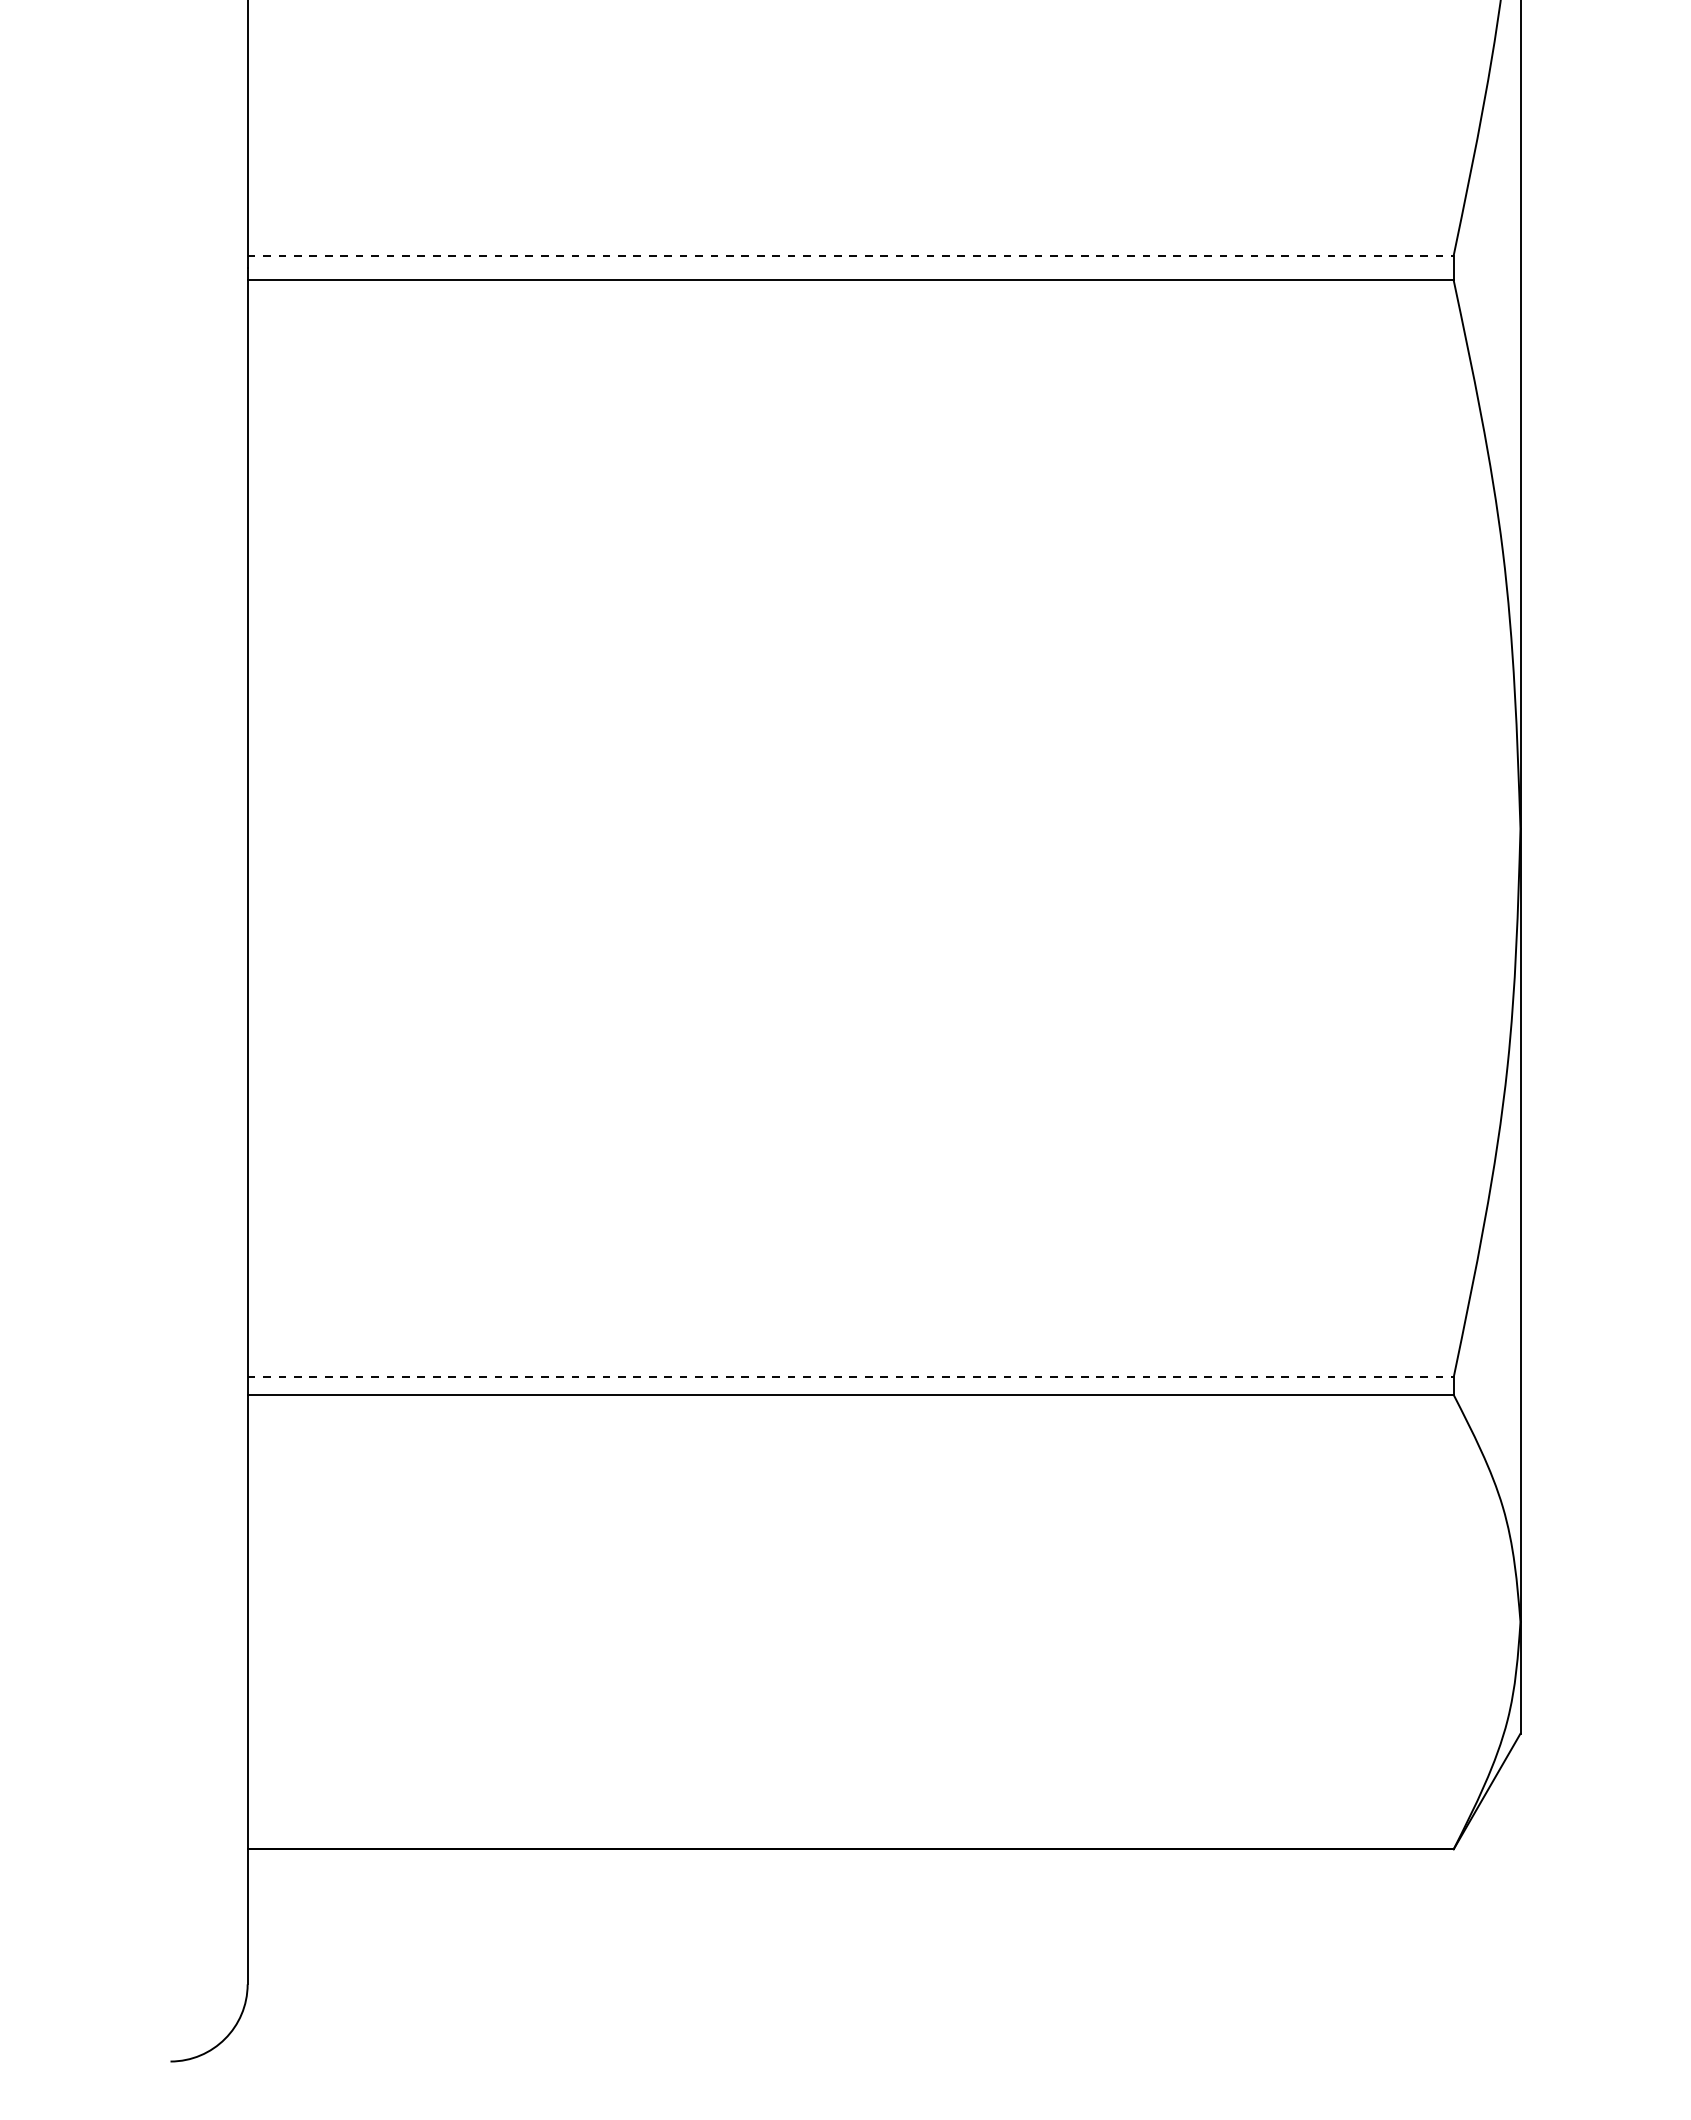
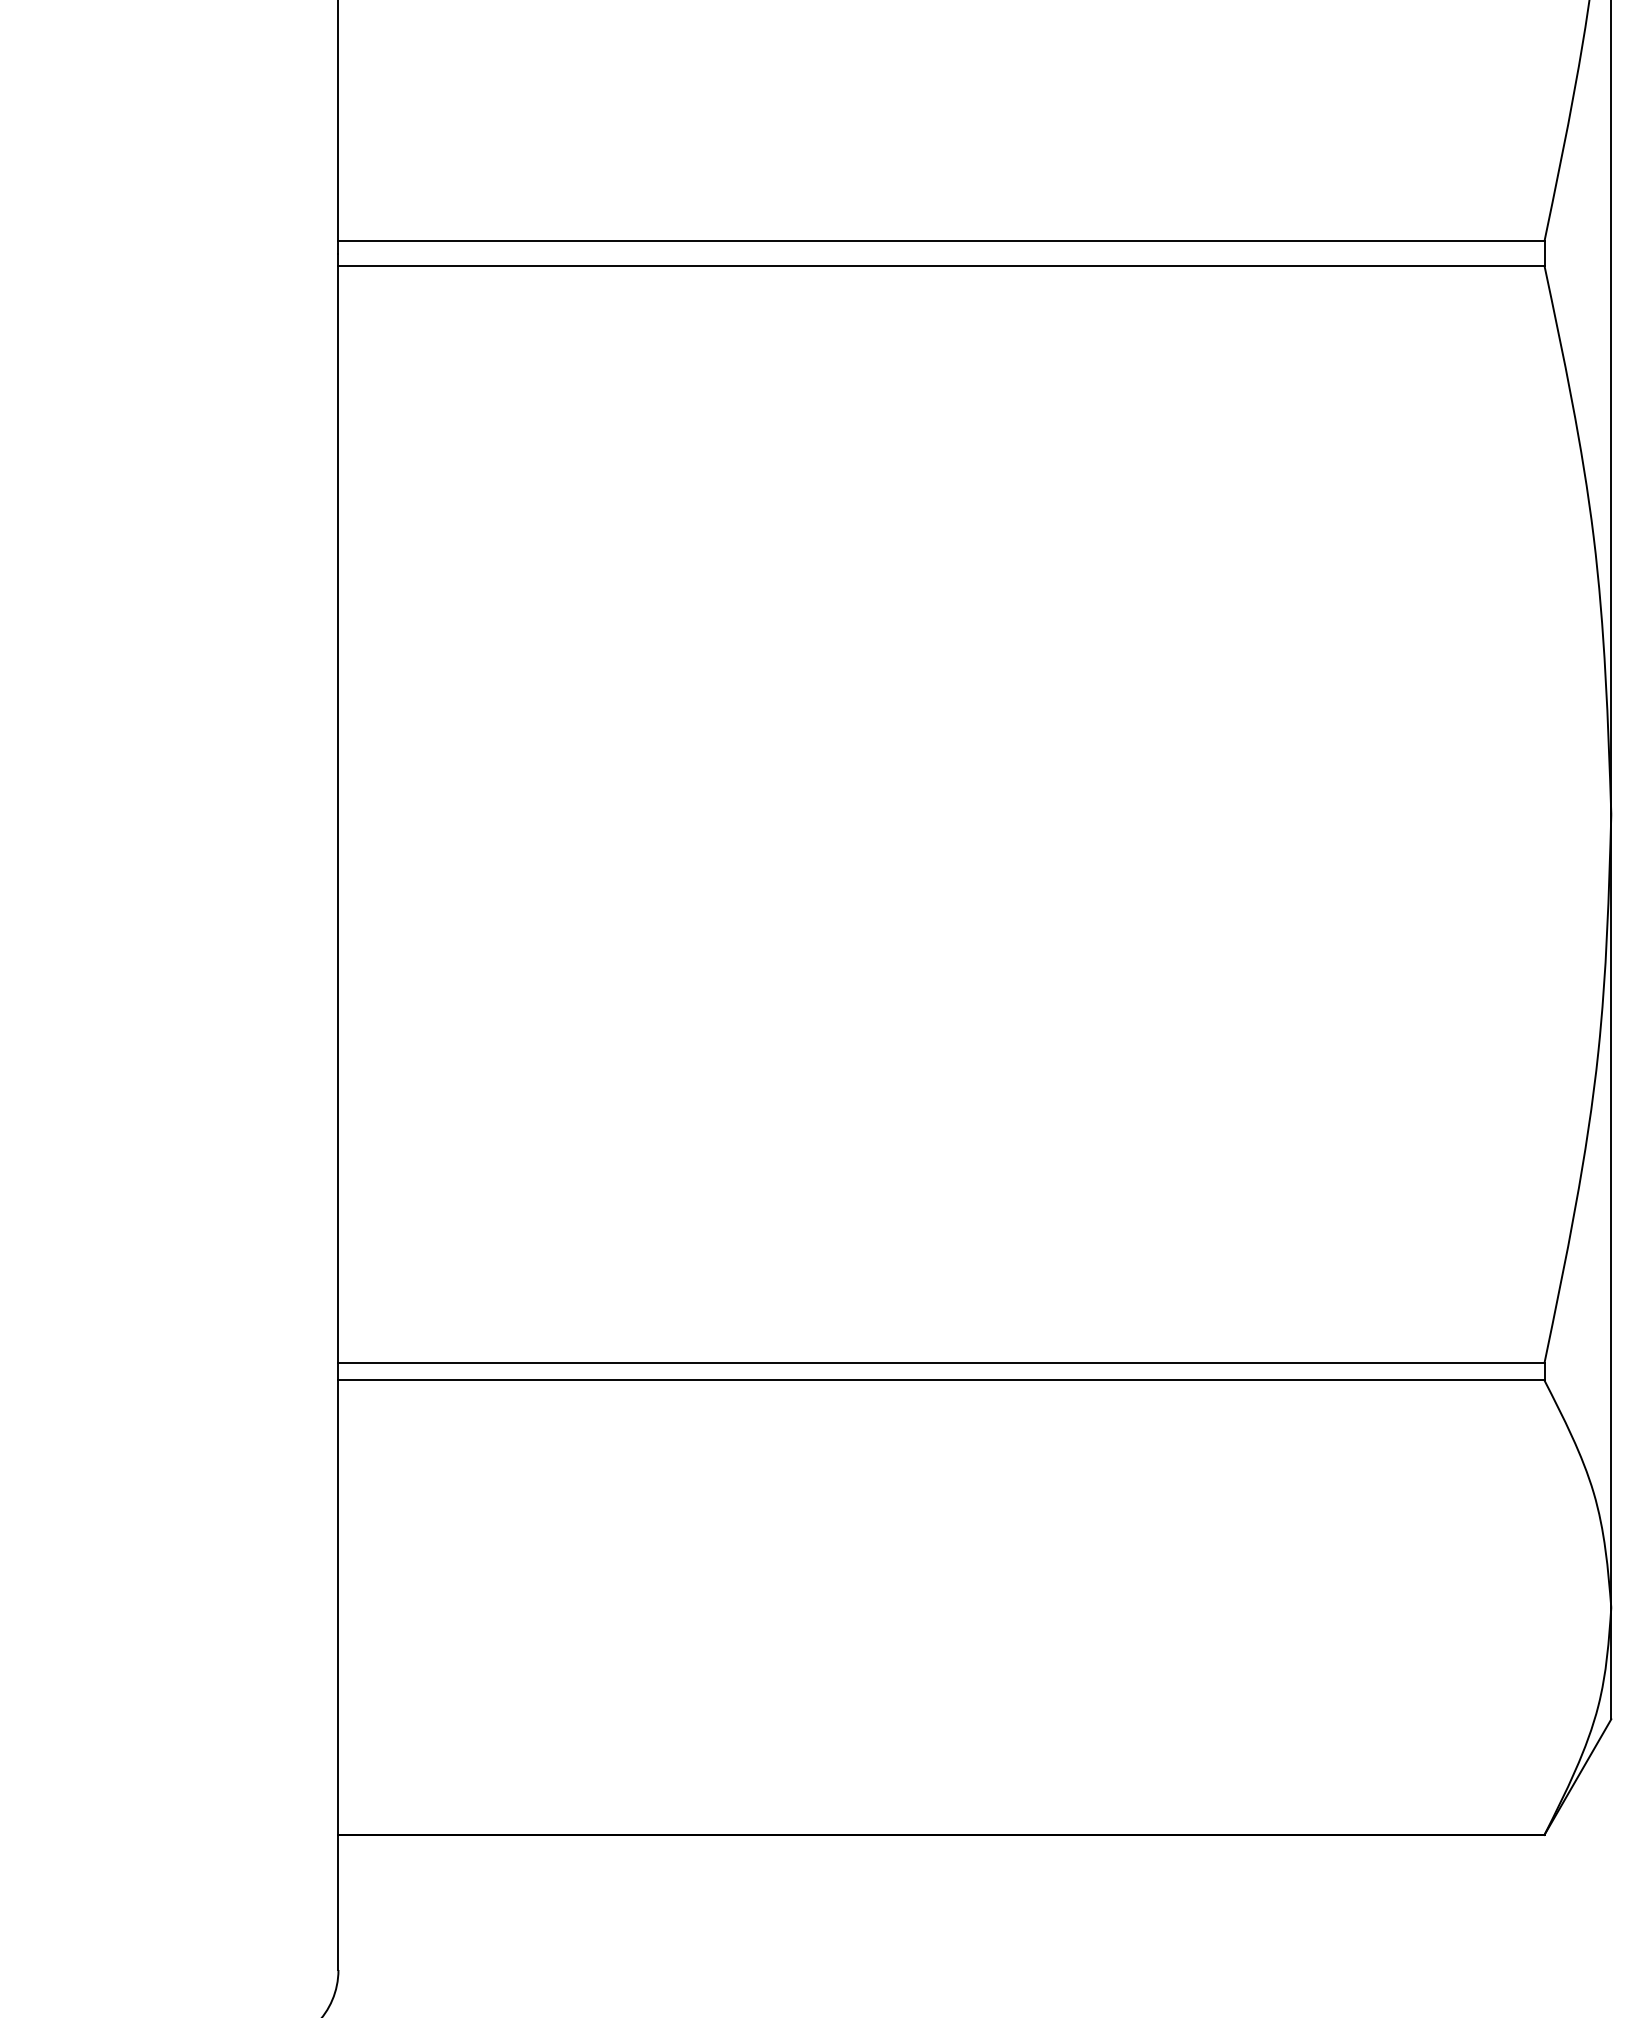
line: (851, 255) -> (942, 241), dashed -> solid
line: (851, 1377) -> (942, 1363), dashed -> solid

